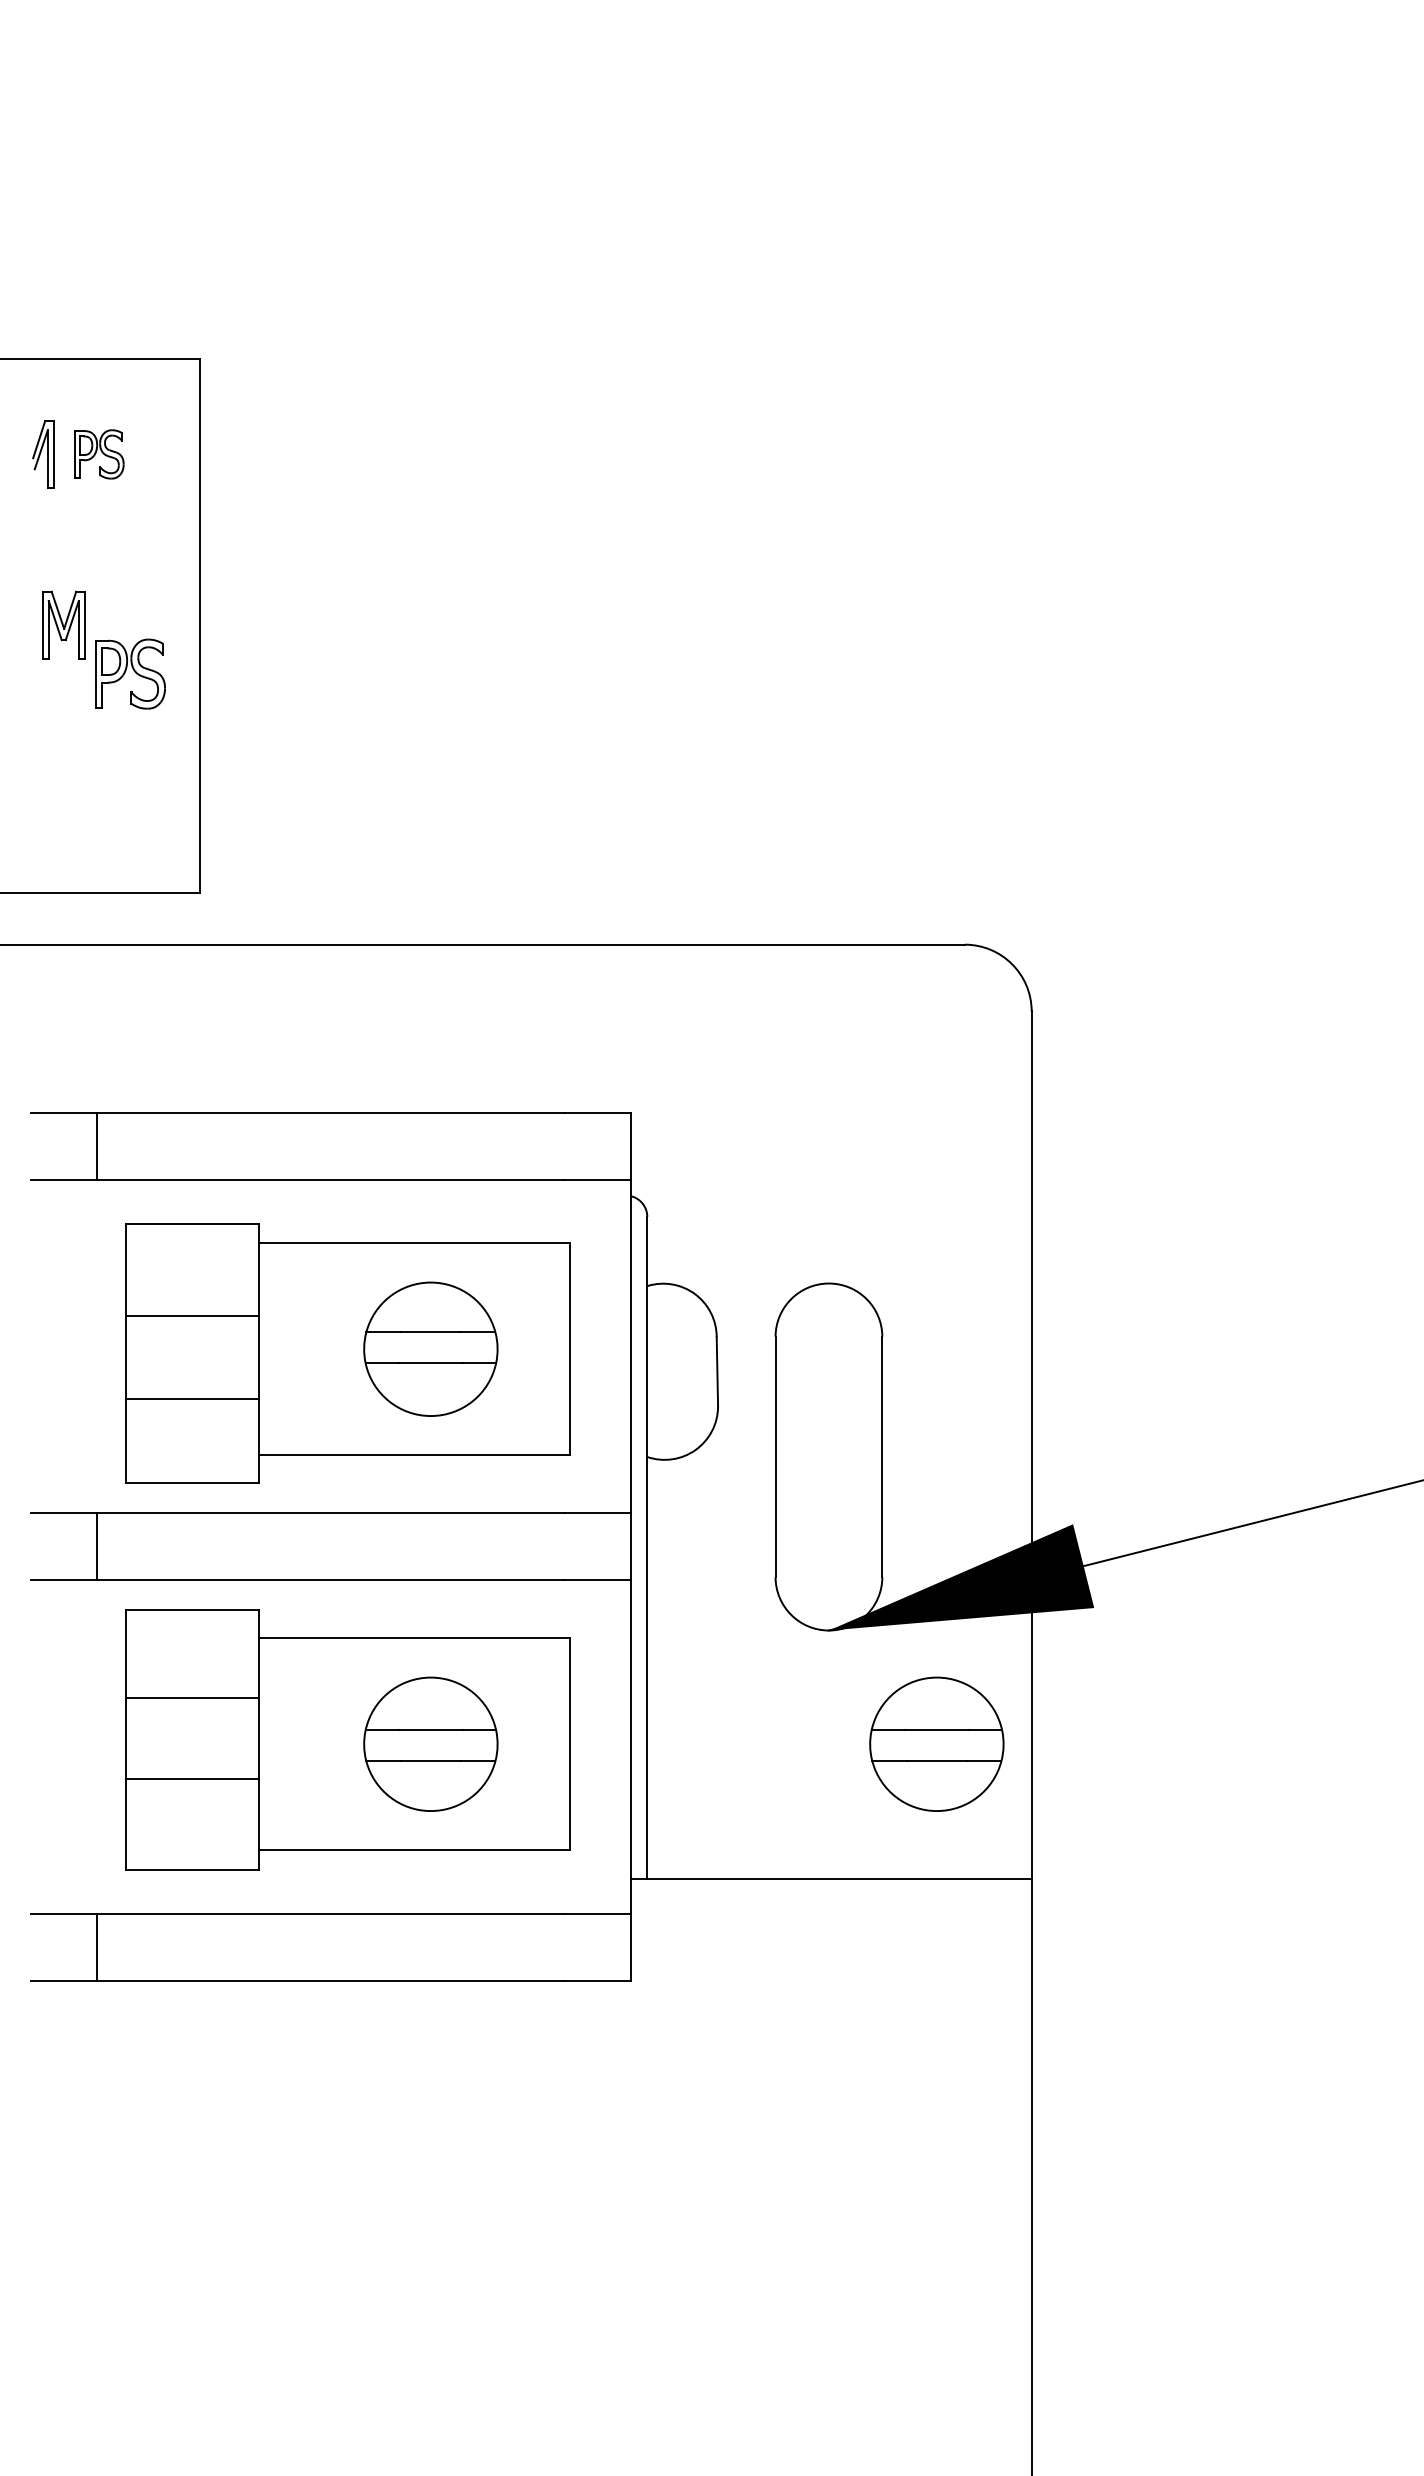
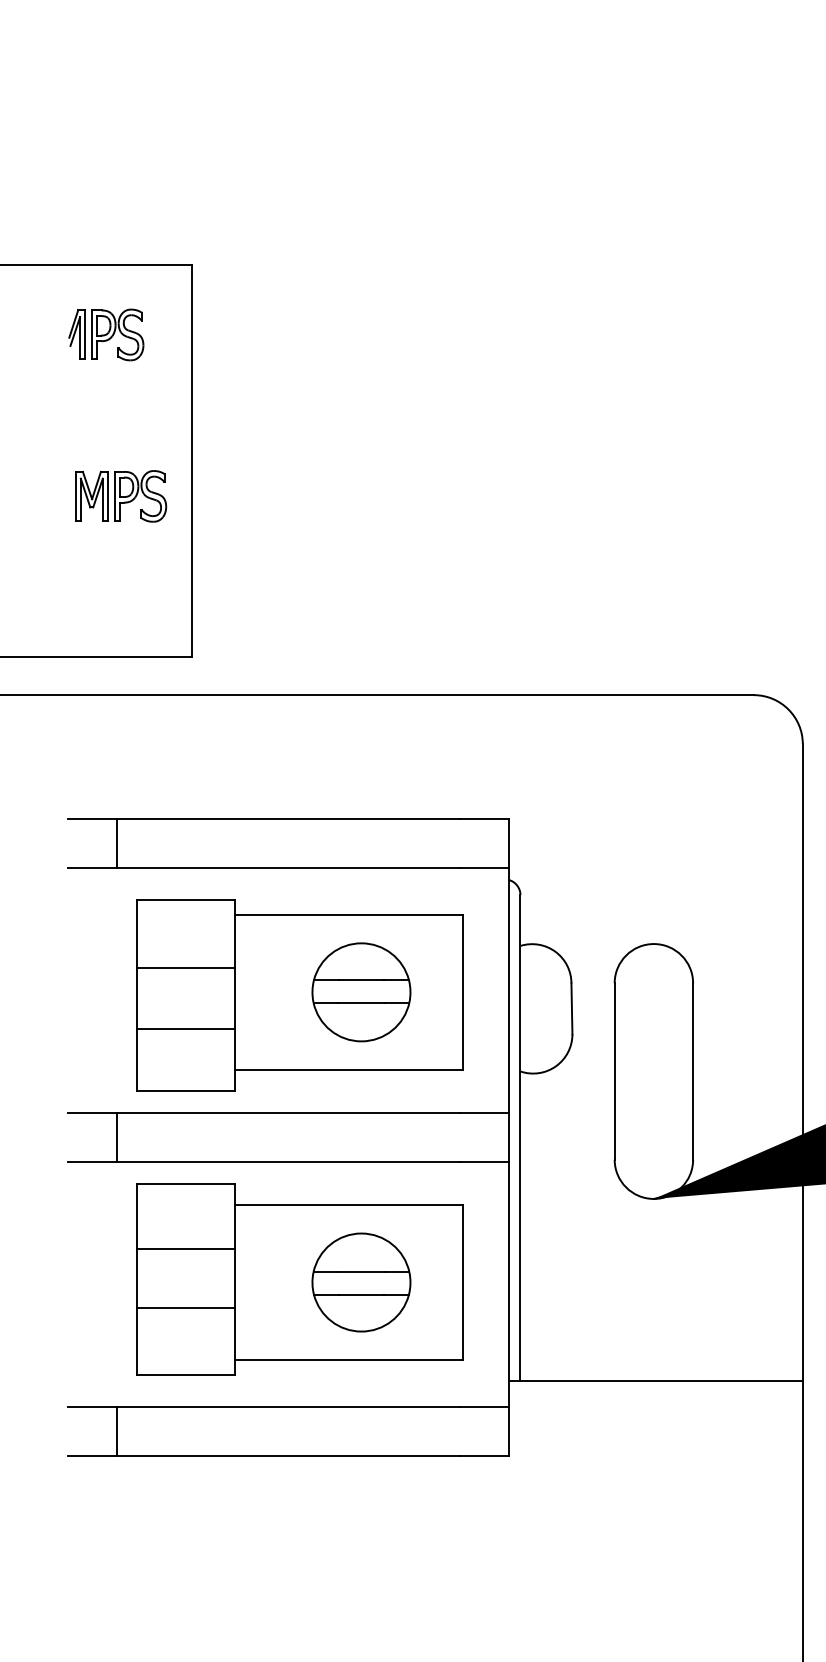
part: (99, 454) -> (118, 335), size x1.43
part: (63, 624) -> (91, 495), moved
part: (936, 1743) -> (732, 1281), removed

